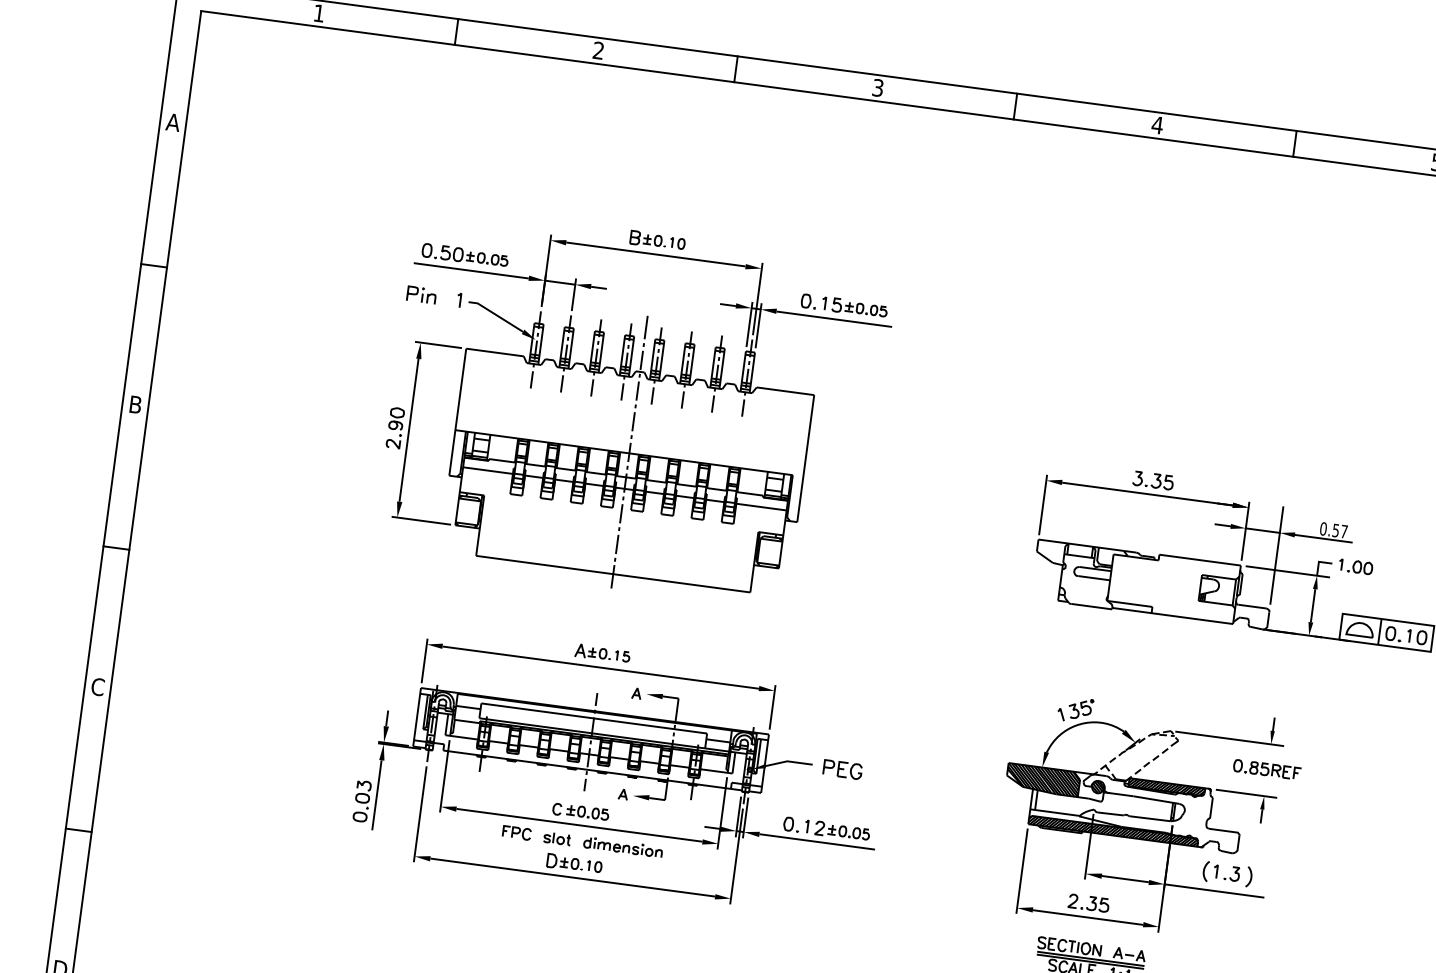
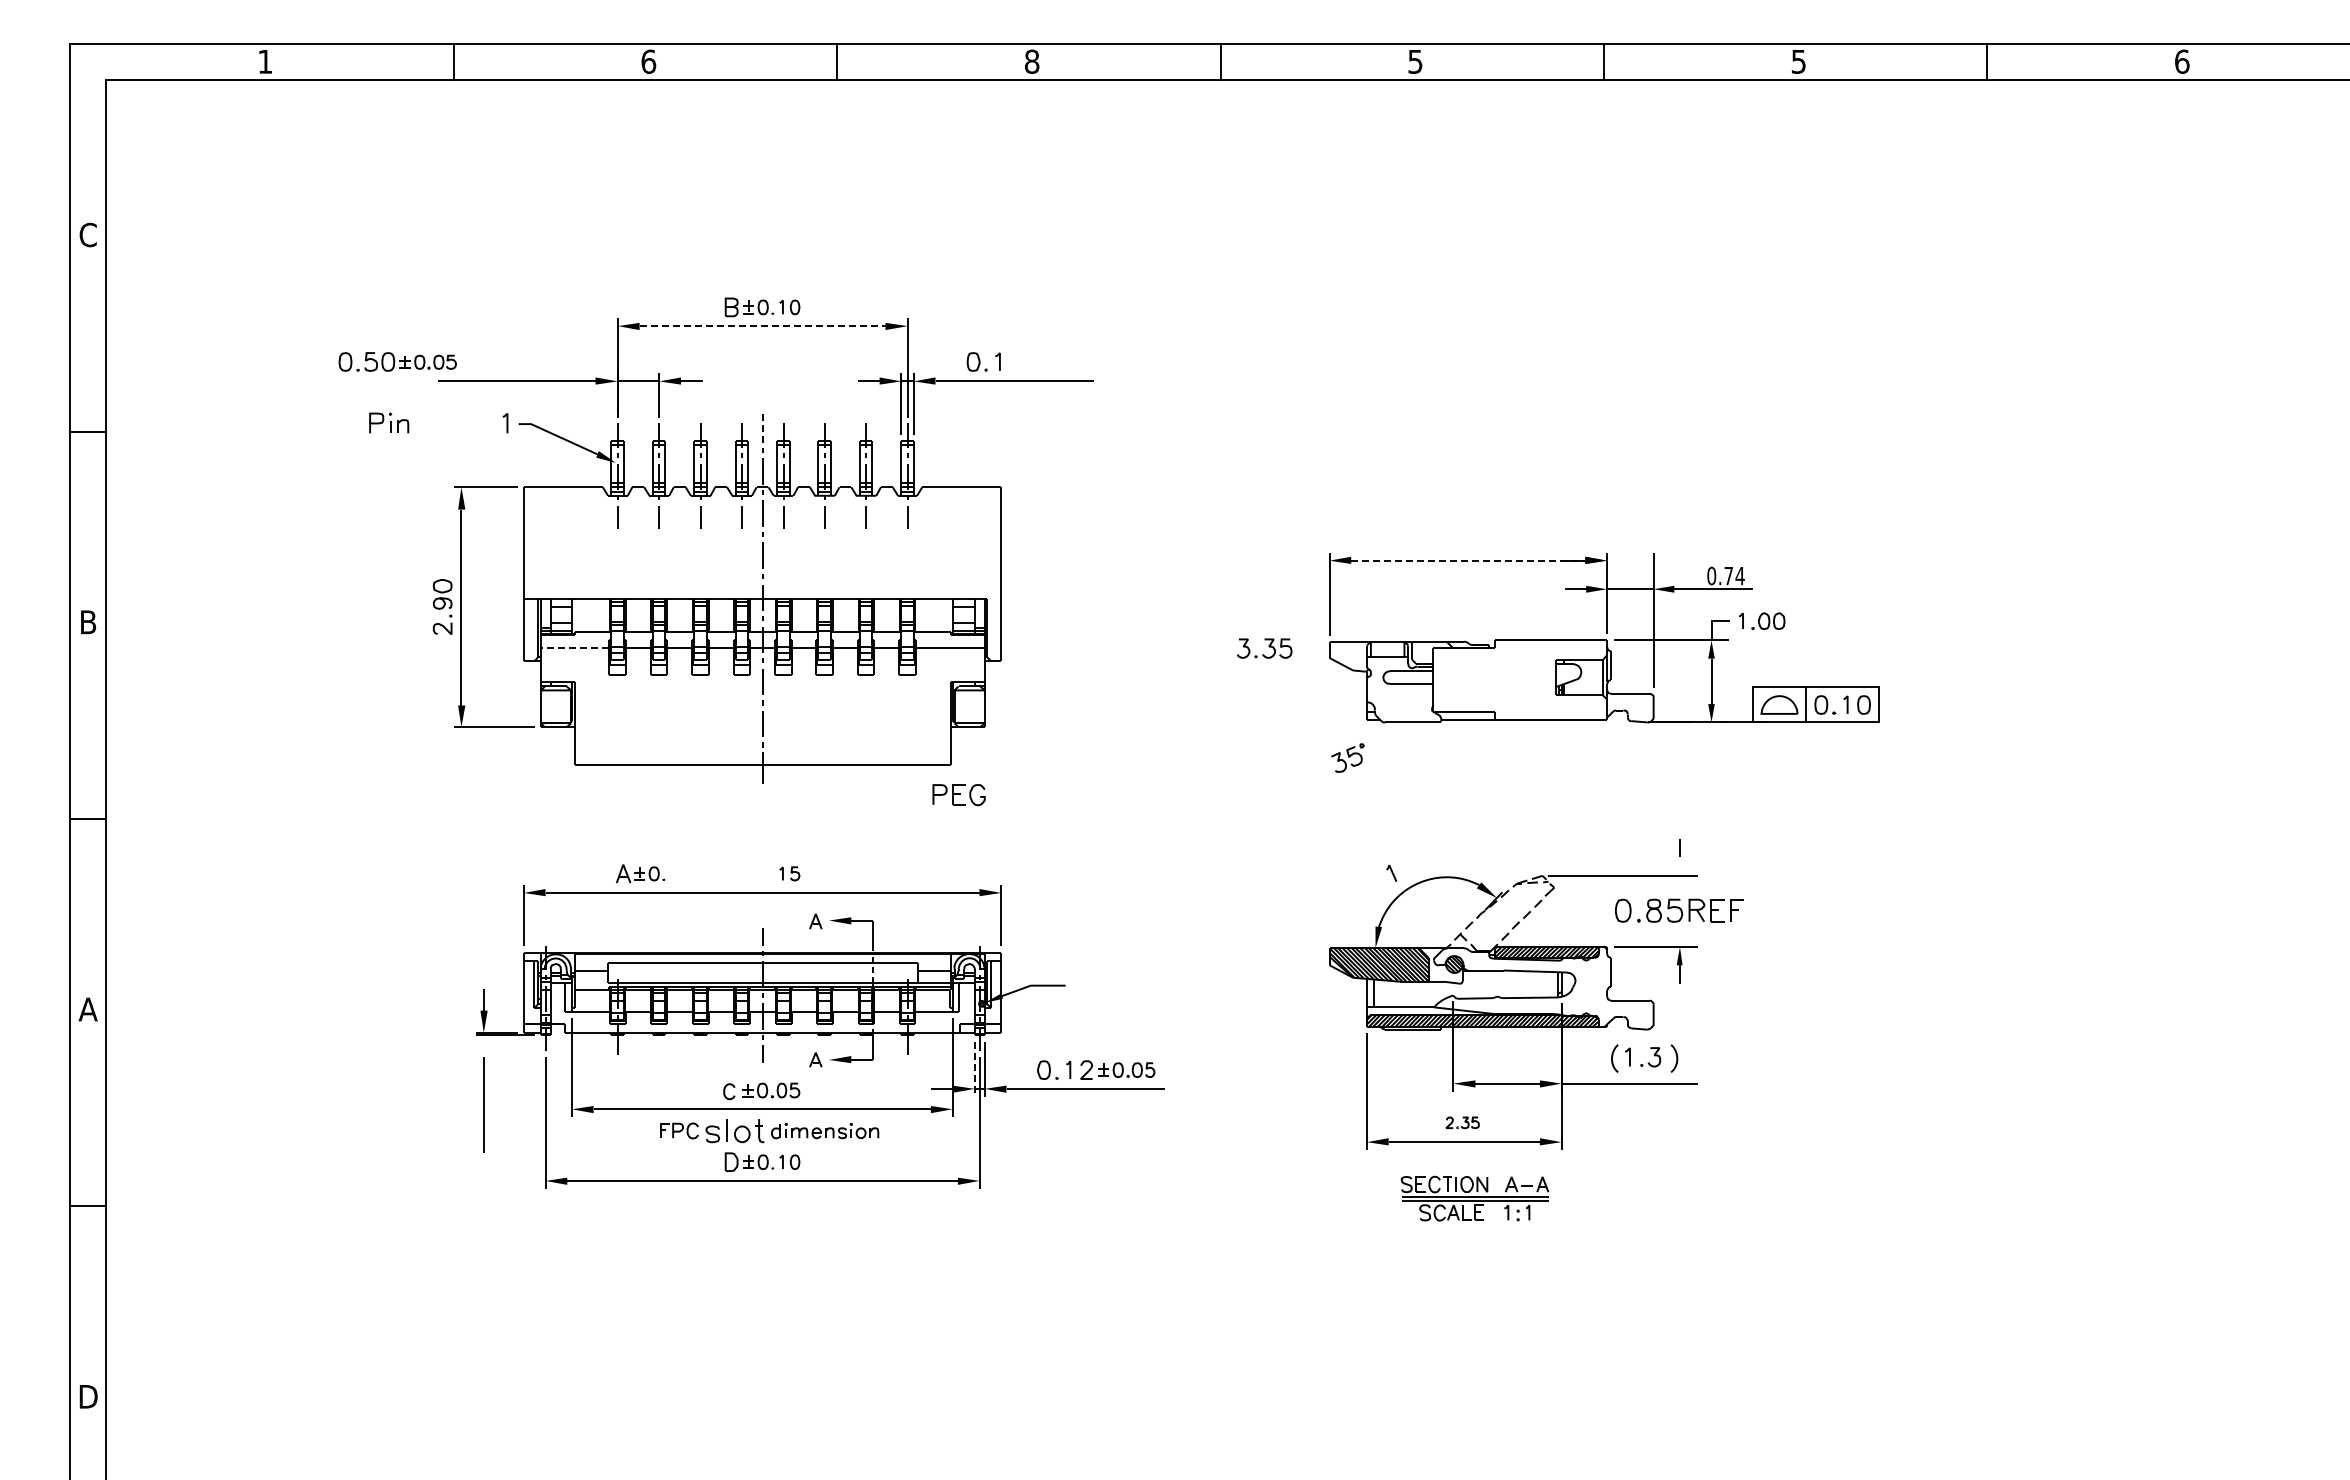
text: (598, 50) -> (648, 61), 2 -> 6
text: (878, 87) -> (1032, 61), 3 -> 8
text: (172, 122) -> (87, 234), A -> C
text: (1157, 125) -> (1415, 61), 4 -> 5
line: (655, 254) -> (762, 326), solid -> dashed
part: (465, 255) -> (397, 361), moved
part: (421, 294) -> (389, 422), moved
part: (859, 307) -> (1046, 361), removed
line: (646, 326) -> (762, 425), solid -> dashed
line: (487, 470) -> (574, 647), solid -> dashed
part: (1153, 480) -> (1264, 648), moved
line: (1147, 493) -> (1468, 560), solid -> dashed
text: (1340, 531) -> (1734, 576), 0.57 -> 0.74
part: (593, 652) -> (640, 873), moved
text: (97, 686) -> (87, 1009), C -> A
part: (1080, 708) -> (1347, 757), moved
fill: (1271, 737) -> (1679, 866), removed
fill: (382, 751) -> (483, 1045), removed
part: (1266, 769) -> (1678, 910), size x1.4
part: (842, 770) -> (958, 795), moved
part: (361, 801) -> (464, 1116), removed
line: (738, 816) -> (974, 1069), solid -> dashed
part: (557, 838) -> (734, 1131), size x1.6
part: (1088, 903) -> (1462, 1122), size x0.6

